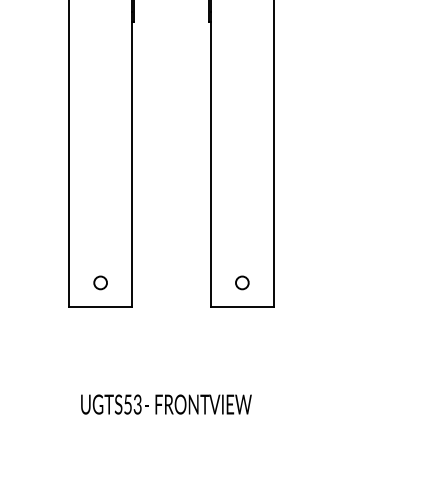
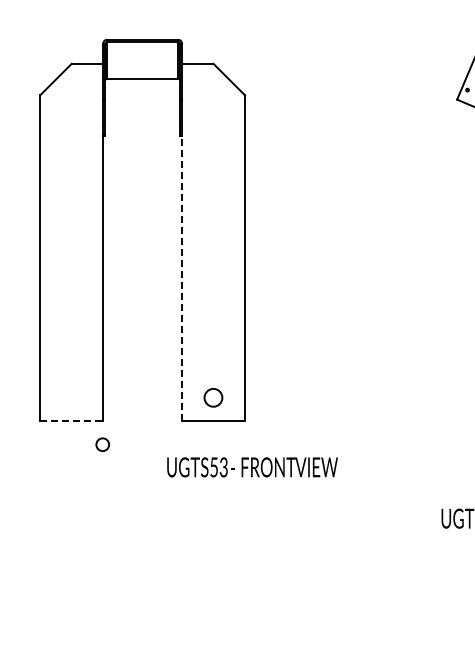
line: (211, 158) -> (182, 273), solid -> dashed
circle: (100, 282) -> (102, 444), moved
circle: (242, 282) -> (213, 397), size x1.4
line: (101, 306) -> (72, 421), solid -> dashed
text: (166, 404) -> (252, 467), moved

